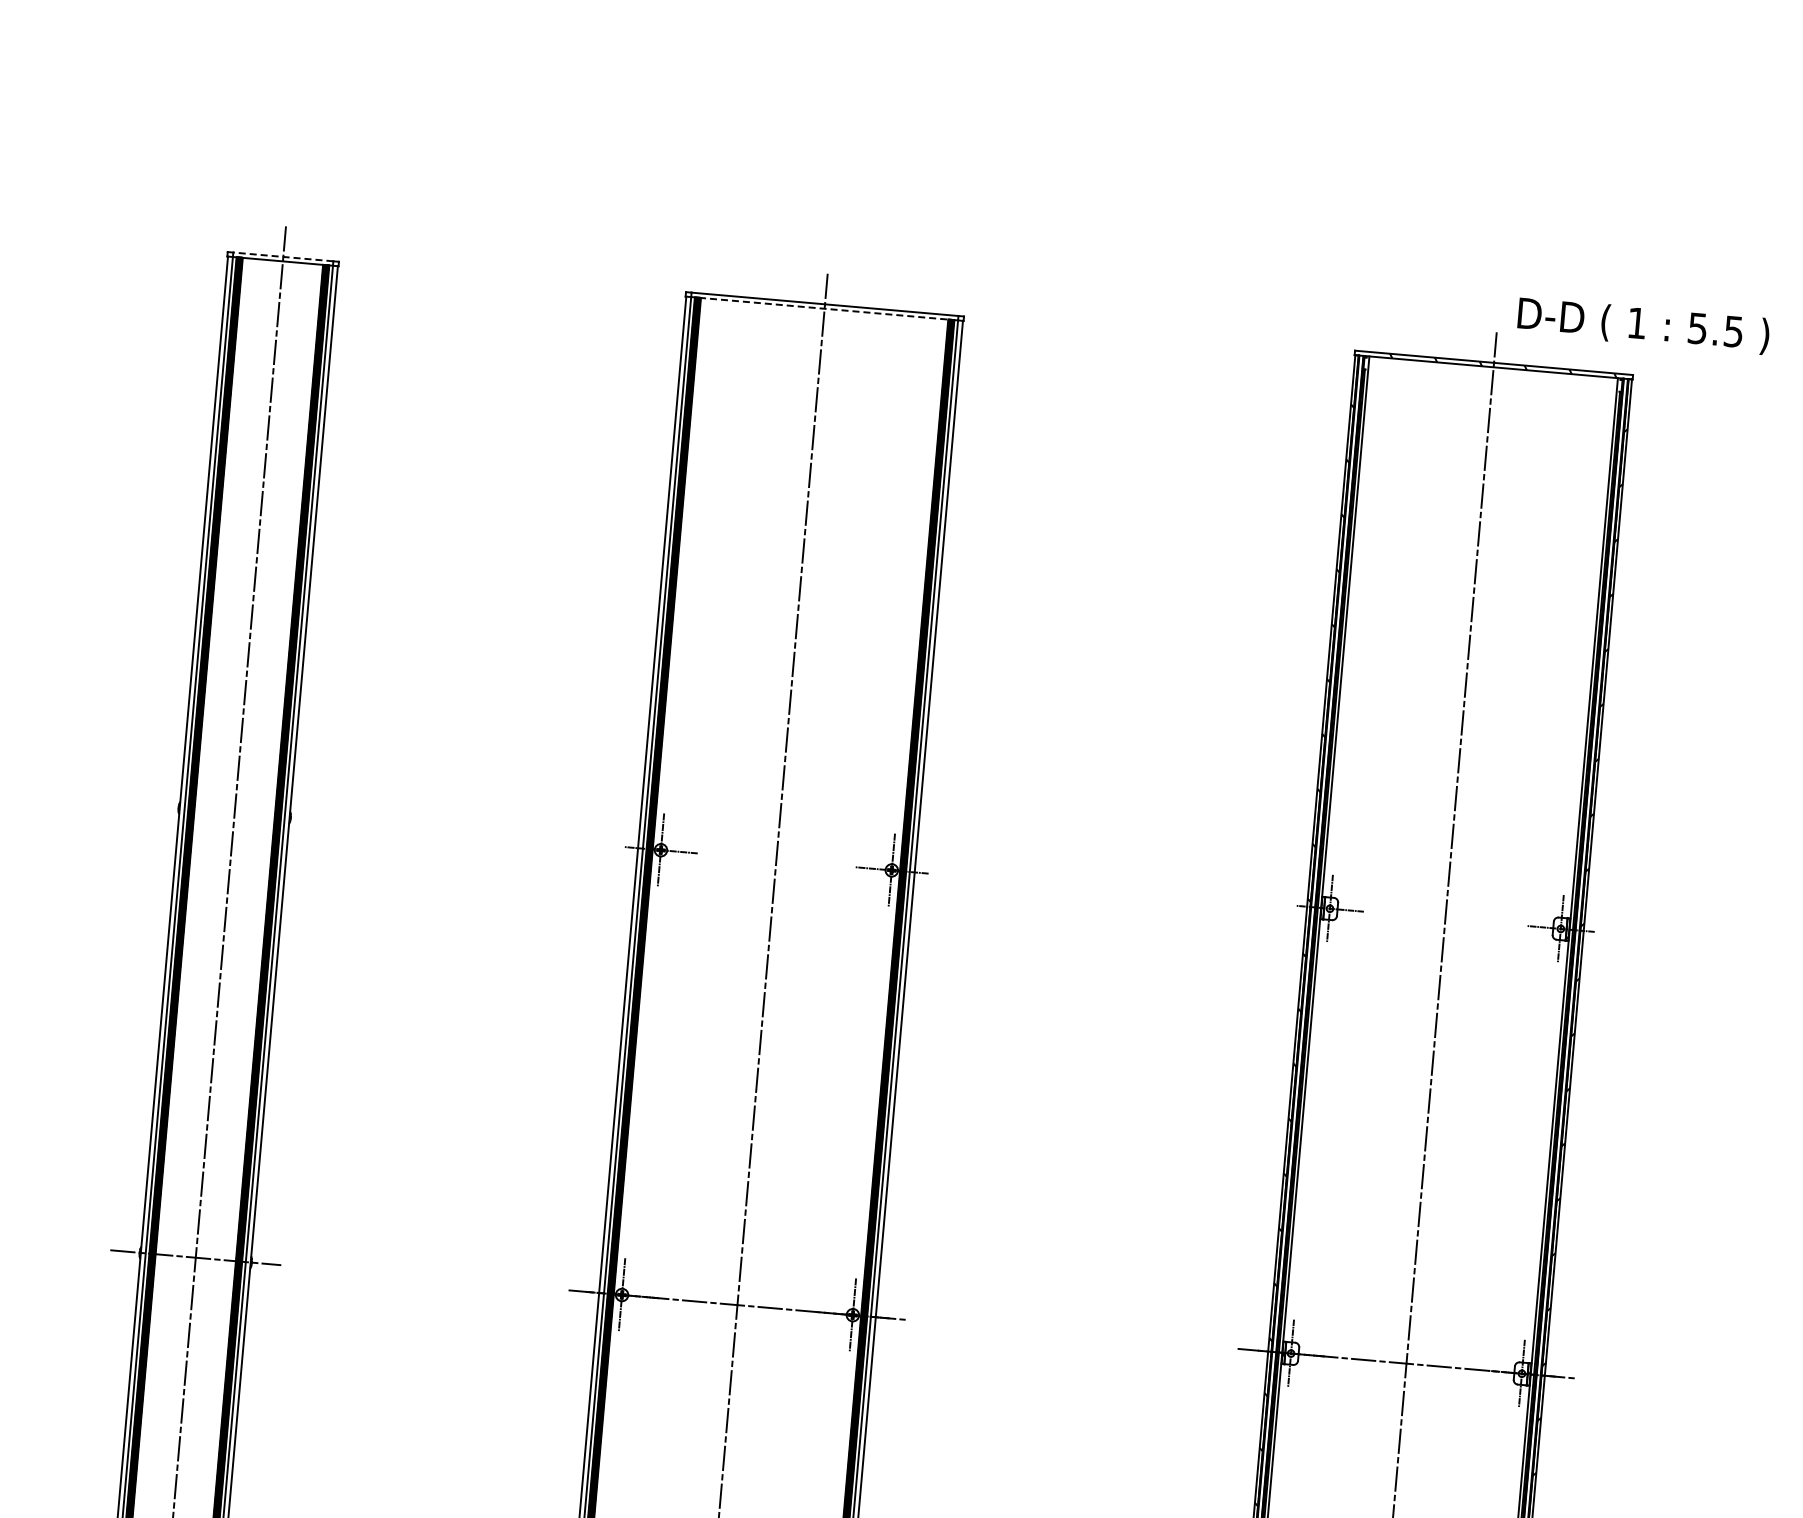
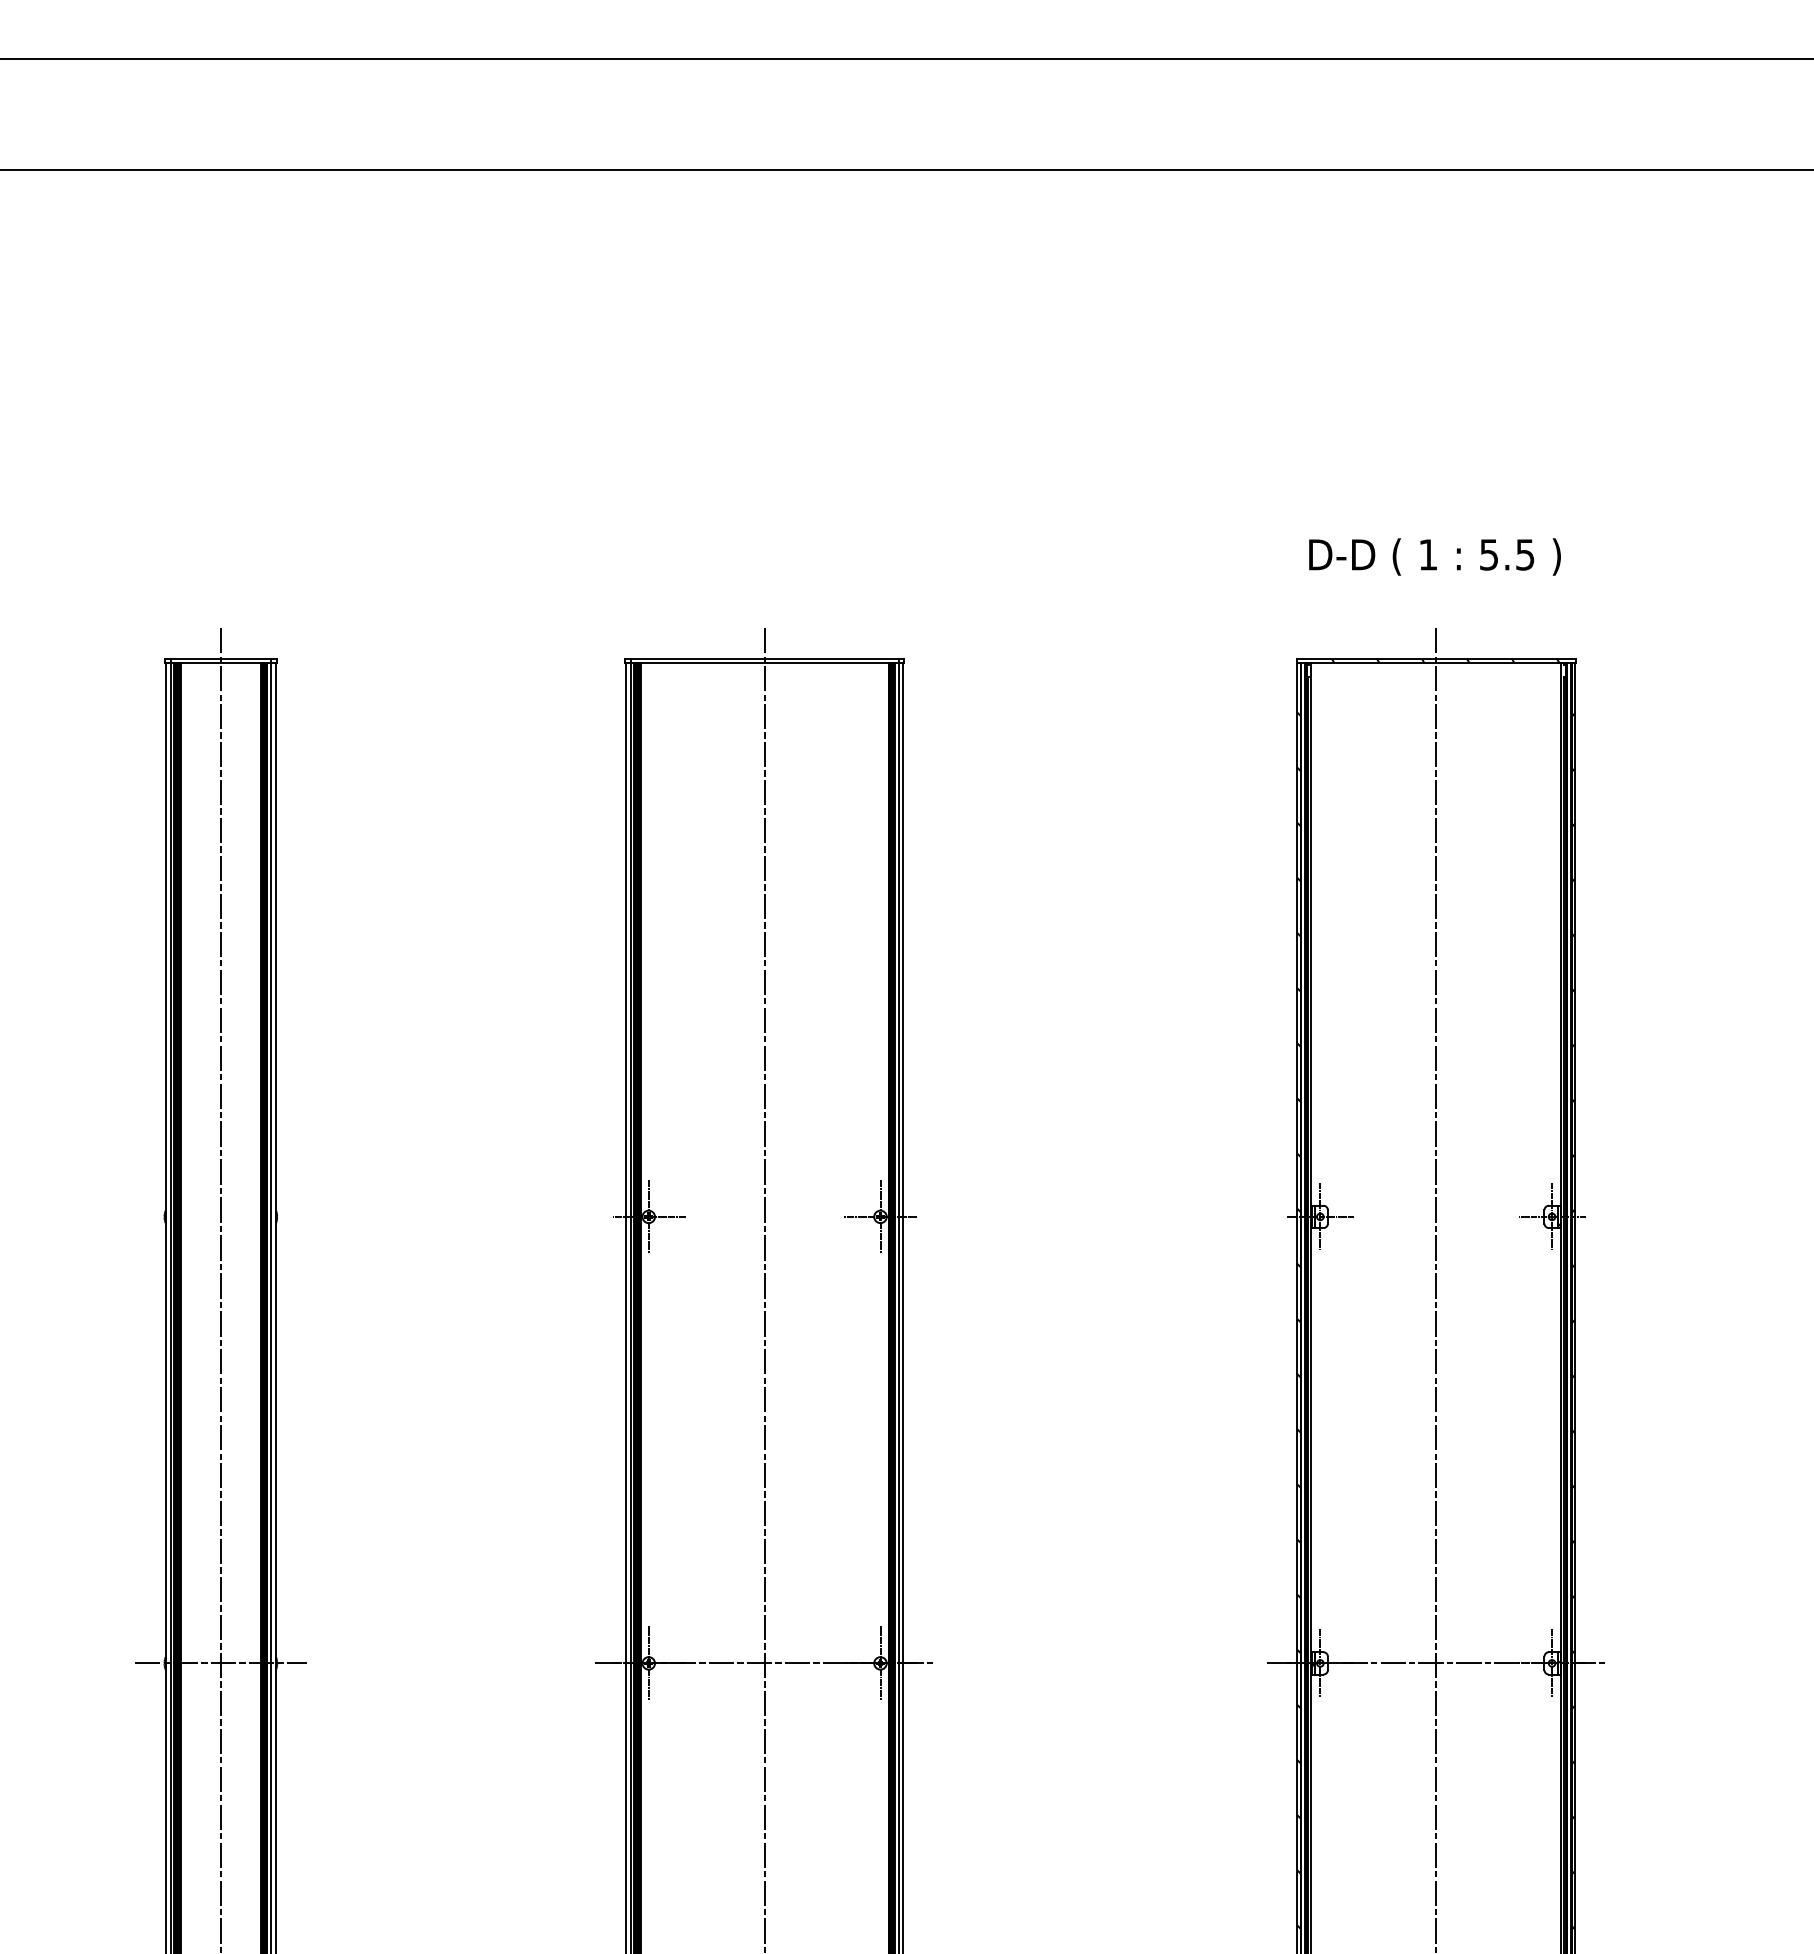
line: (283, 256) -> (220, 658), dashed -> solid
line: (824, 309) -> (764, 663), dashed -> solid
text: (1643, 325) -> (1434, 556), moved

